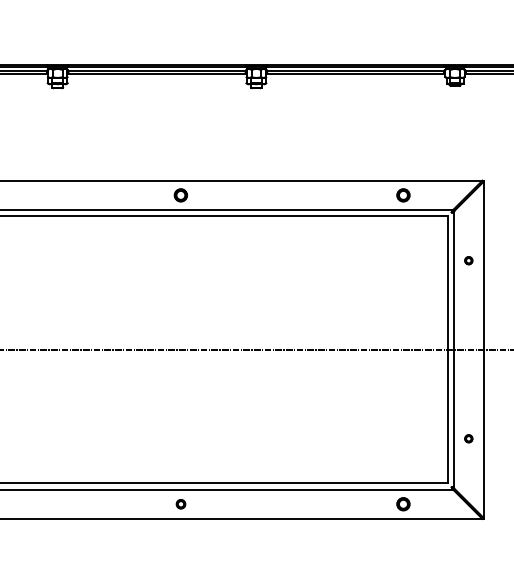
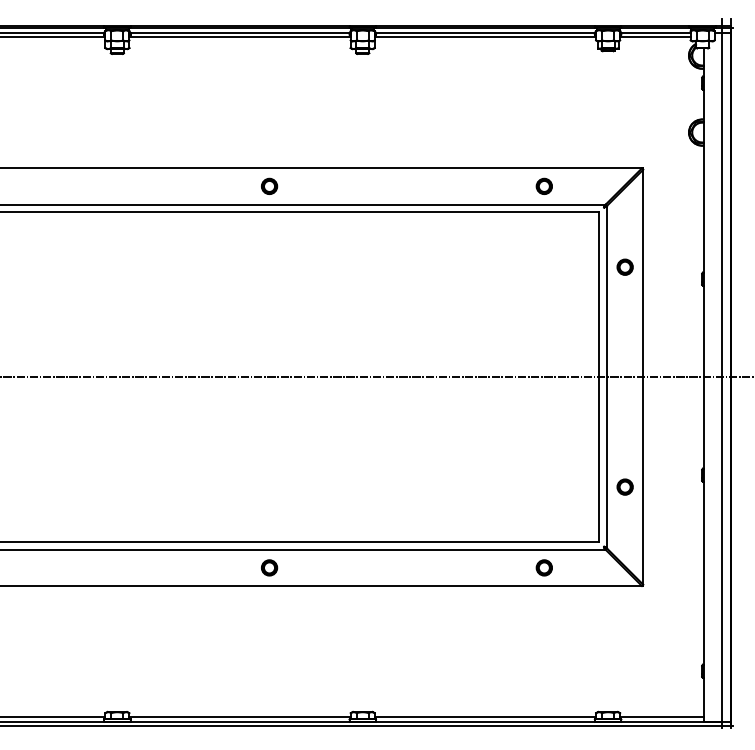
part: (468, 260) -> (624, 266), size x1.67
part: (468, 438) -> (624, 486), size x1.67
part: (180, 503) -> (269, 567), size x1.43

